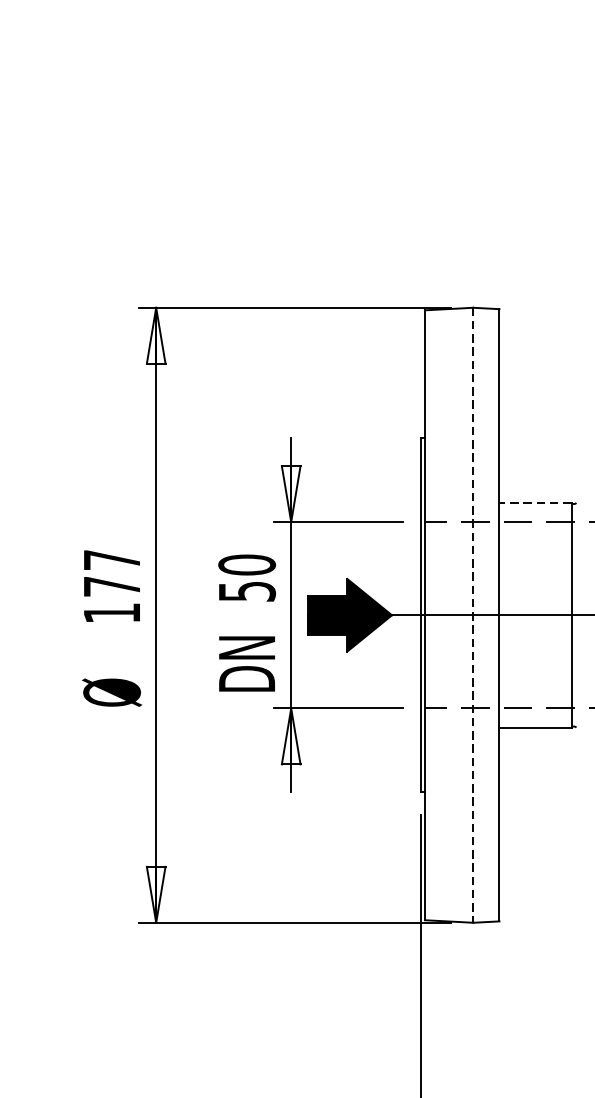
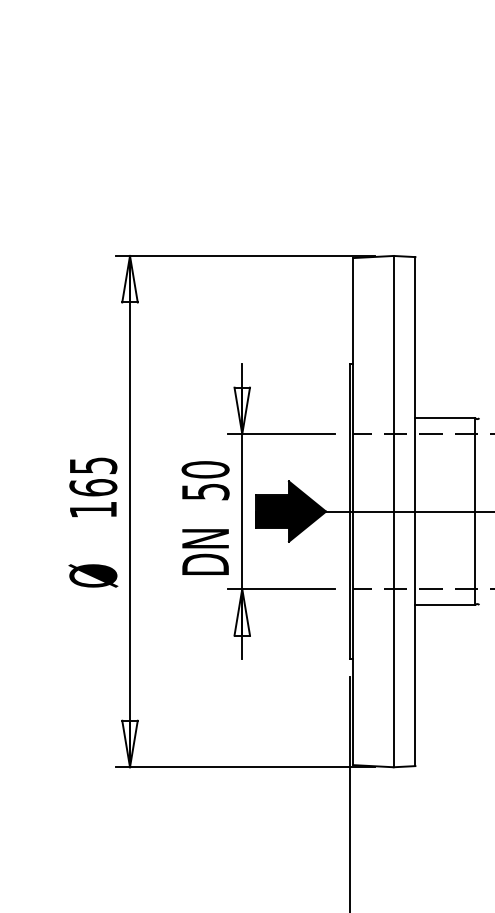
line: (535, 503) -> (445, 418), dashed -> solid
text: (112, 573) -> (93, 476), 177 -> 165
line: (473, 615) -> (393, 511), dashed -> solid

